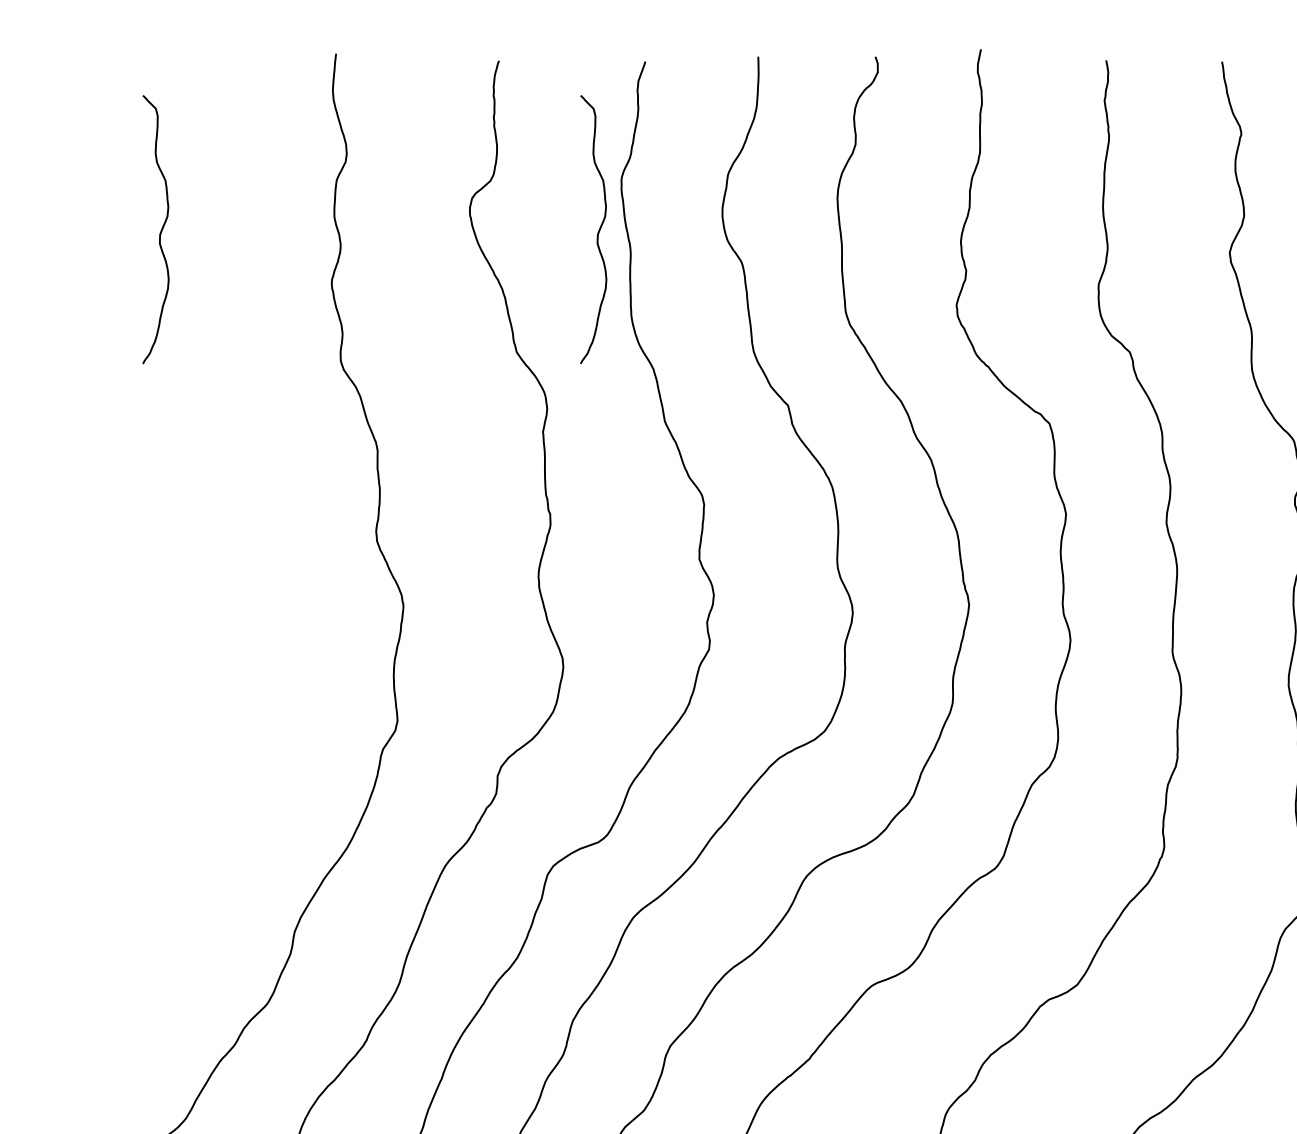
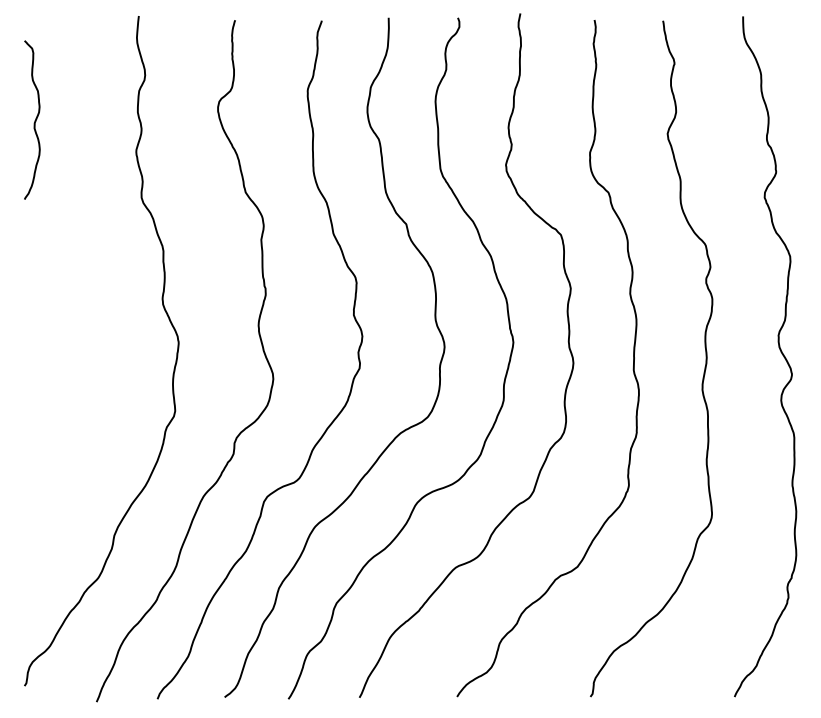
curve: (597, 230) -> (293, 120), removed

